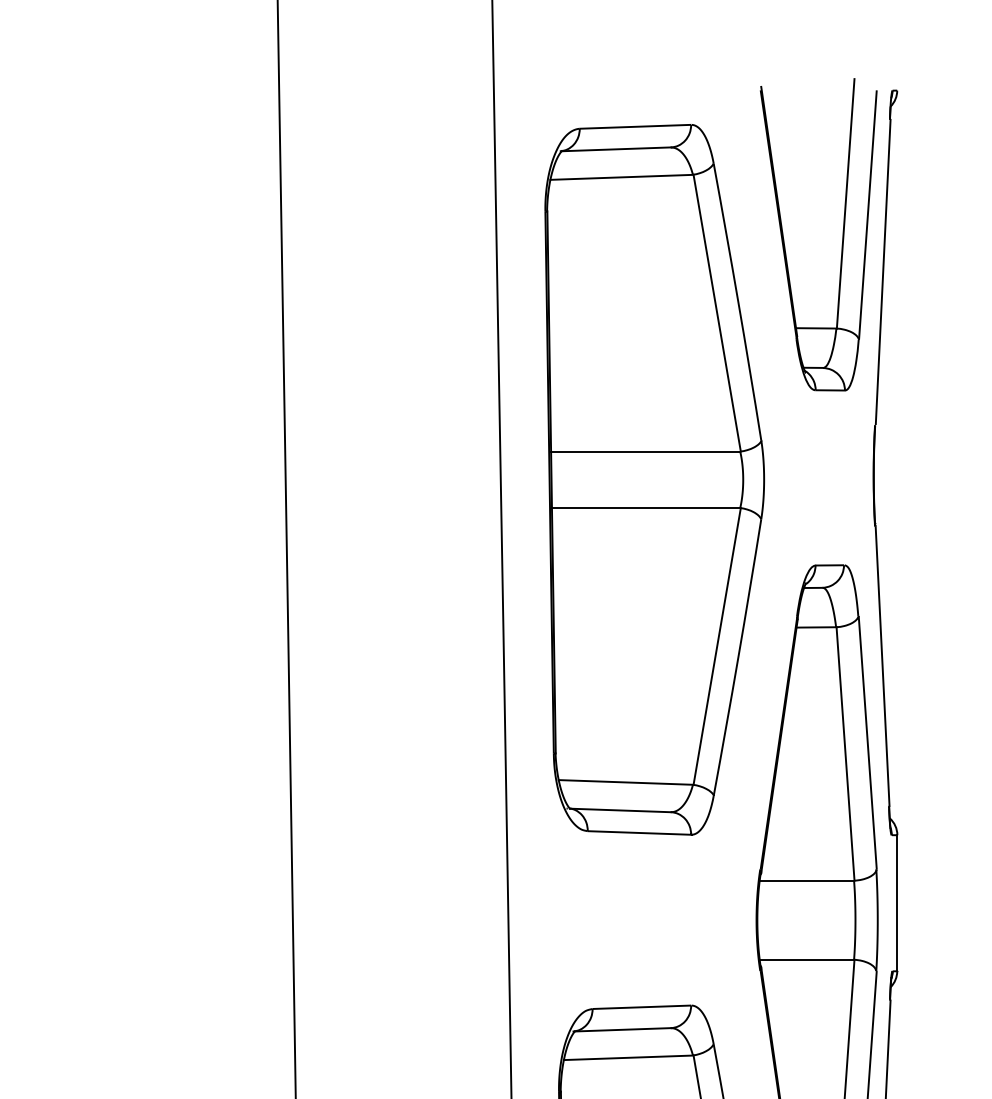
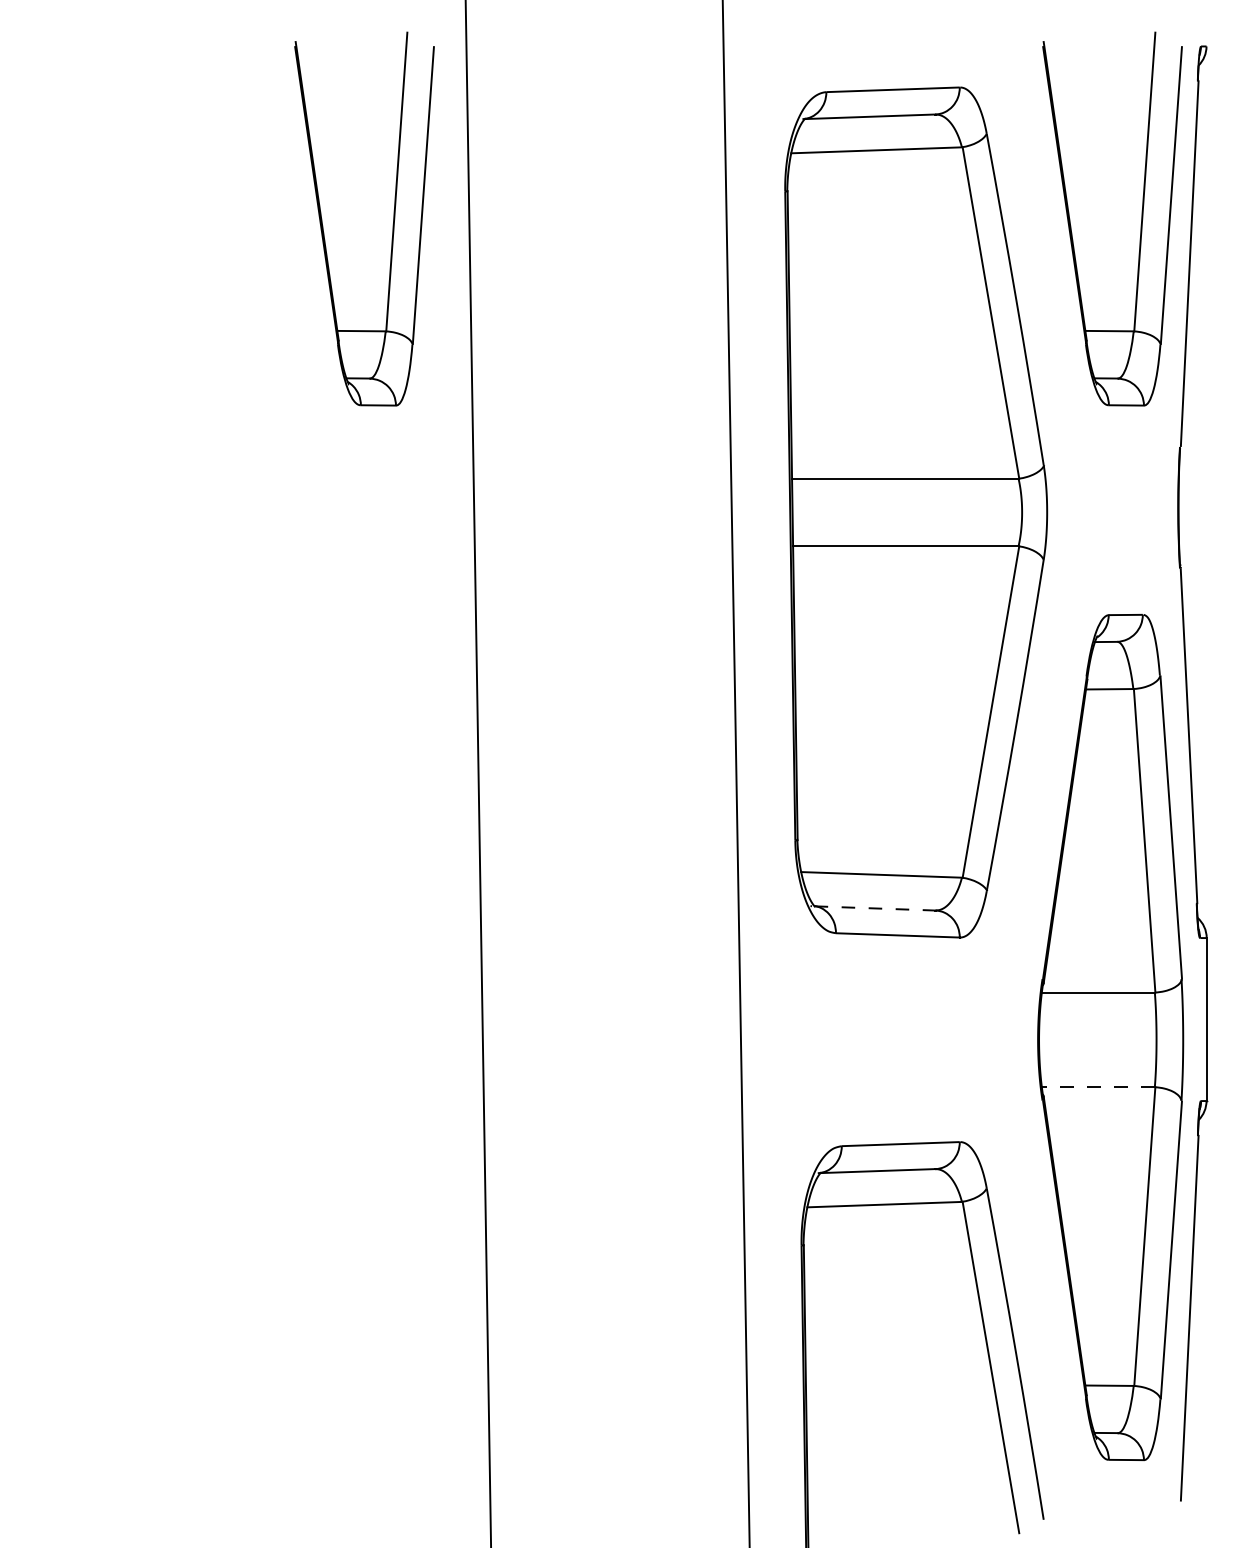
part: (217, 239) -> (392, 224), added
line: (620, 810) -> (875, 908), solid -> dashed
line: (807, 959) -> (1098, 1087), solid -> dashed

